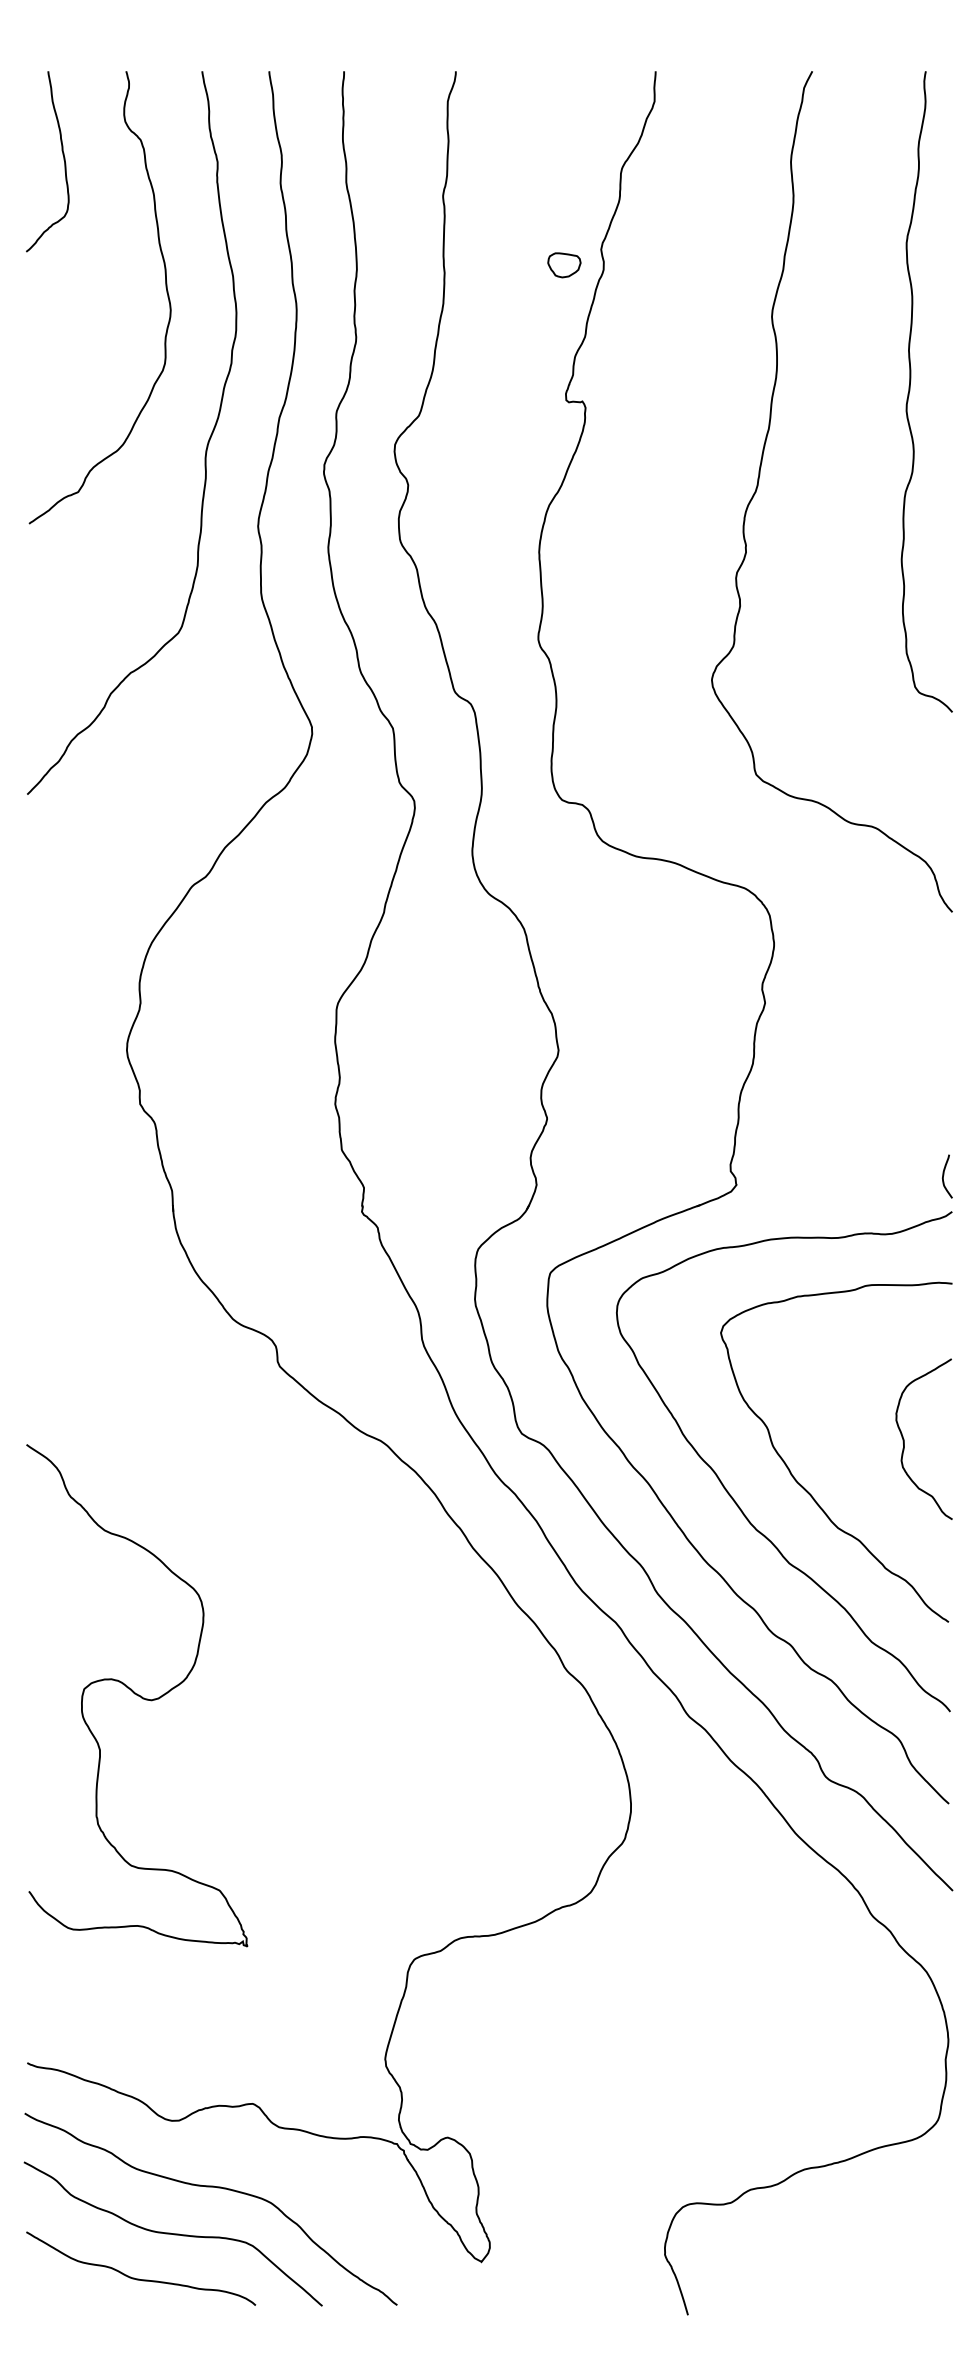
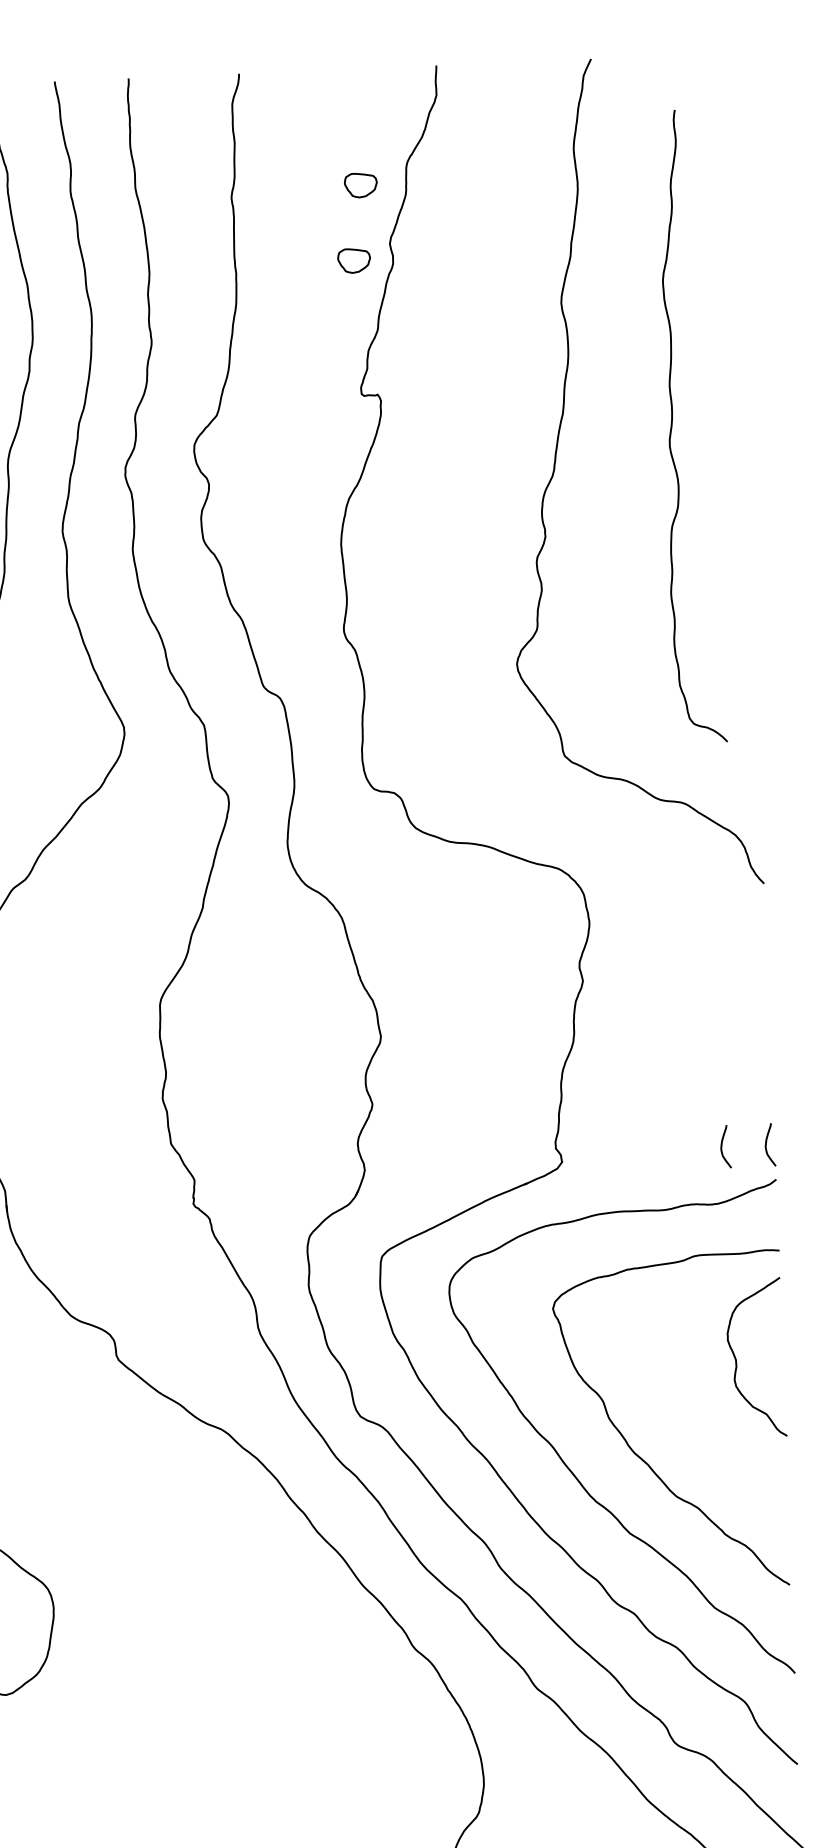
part: (574, 189) -> (361, 185), added
curve: (910, 391) -> (672, 426), moved
curve: (899, 1175) -> (722, 1145), added
curve: (904, 1439) -> (736, 1358), moved

